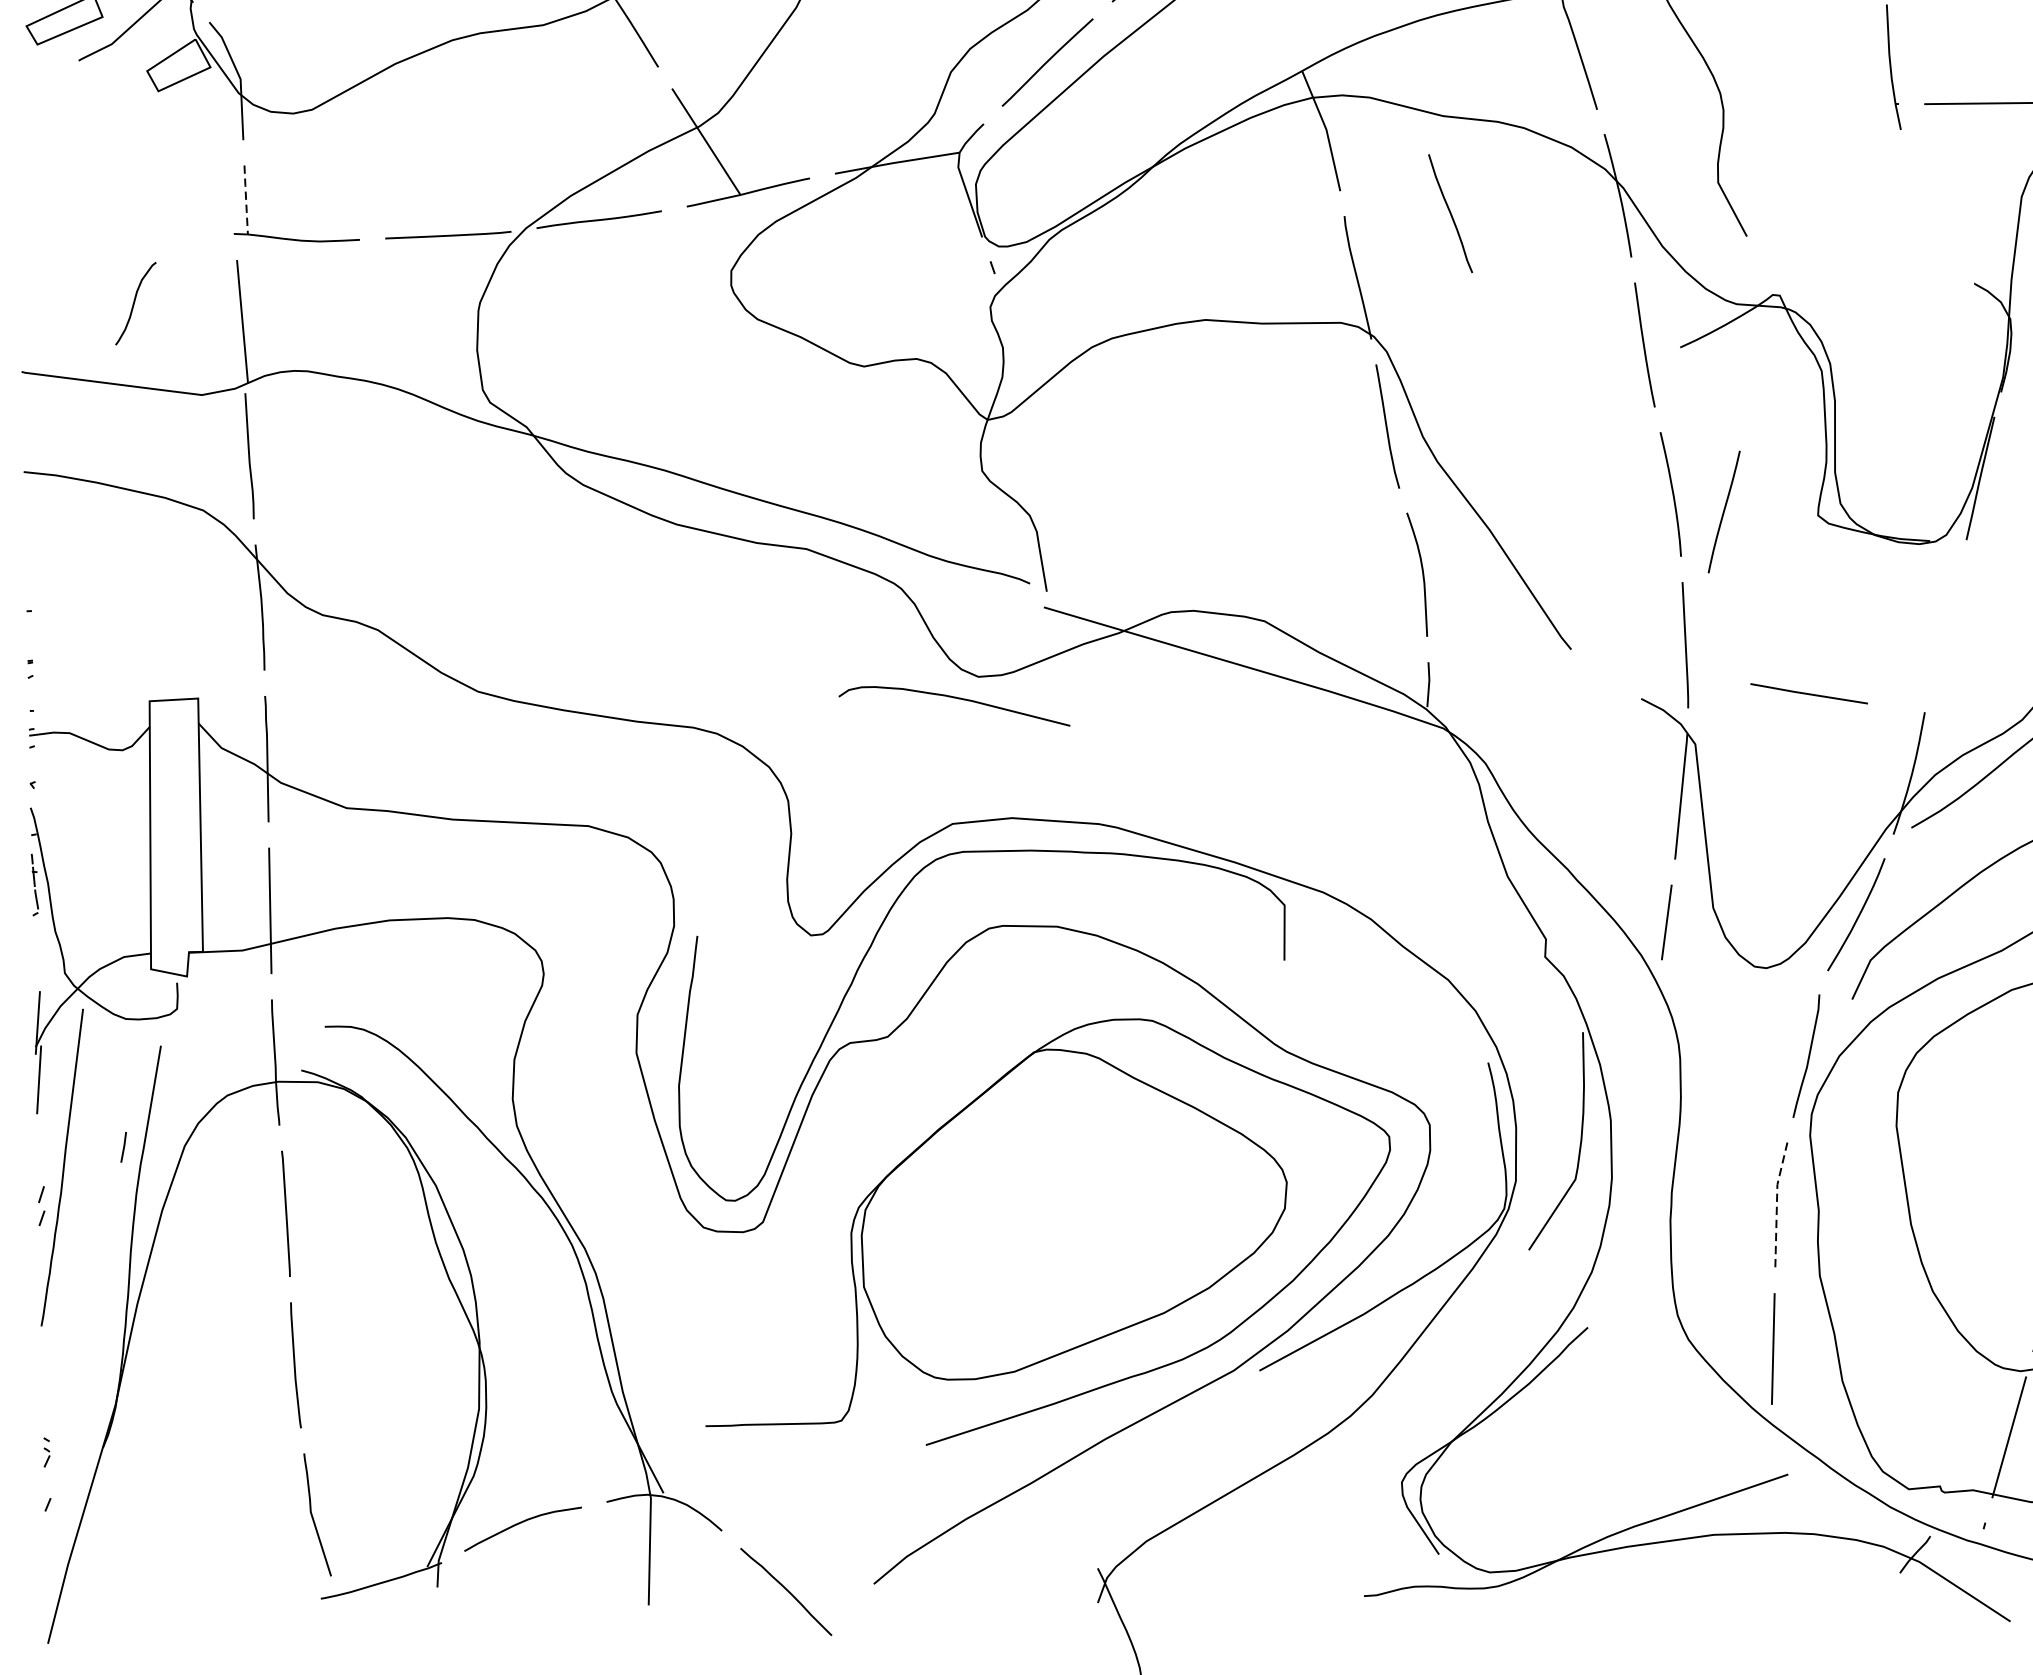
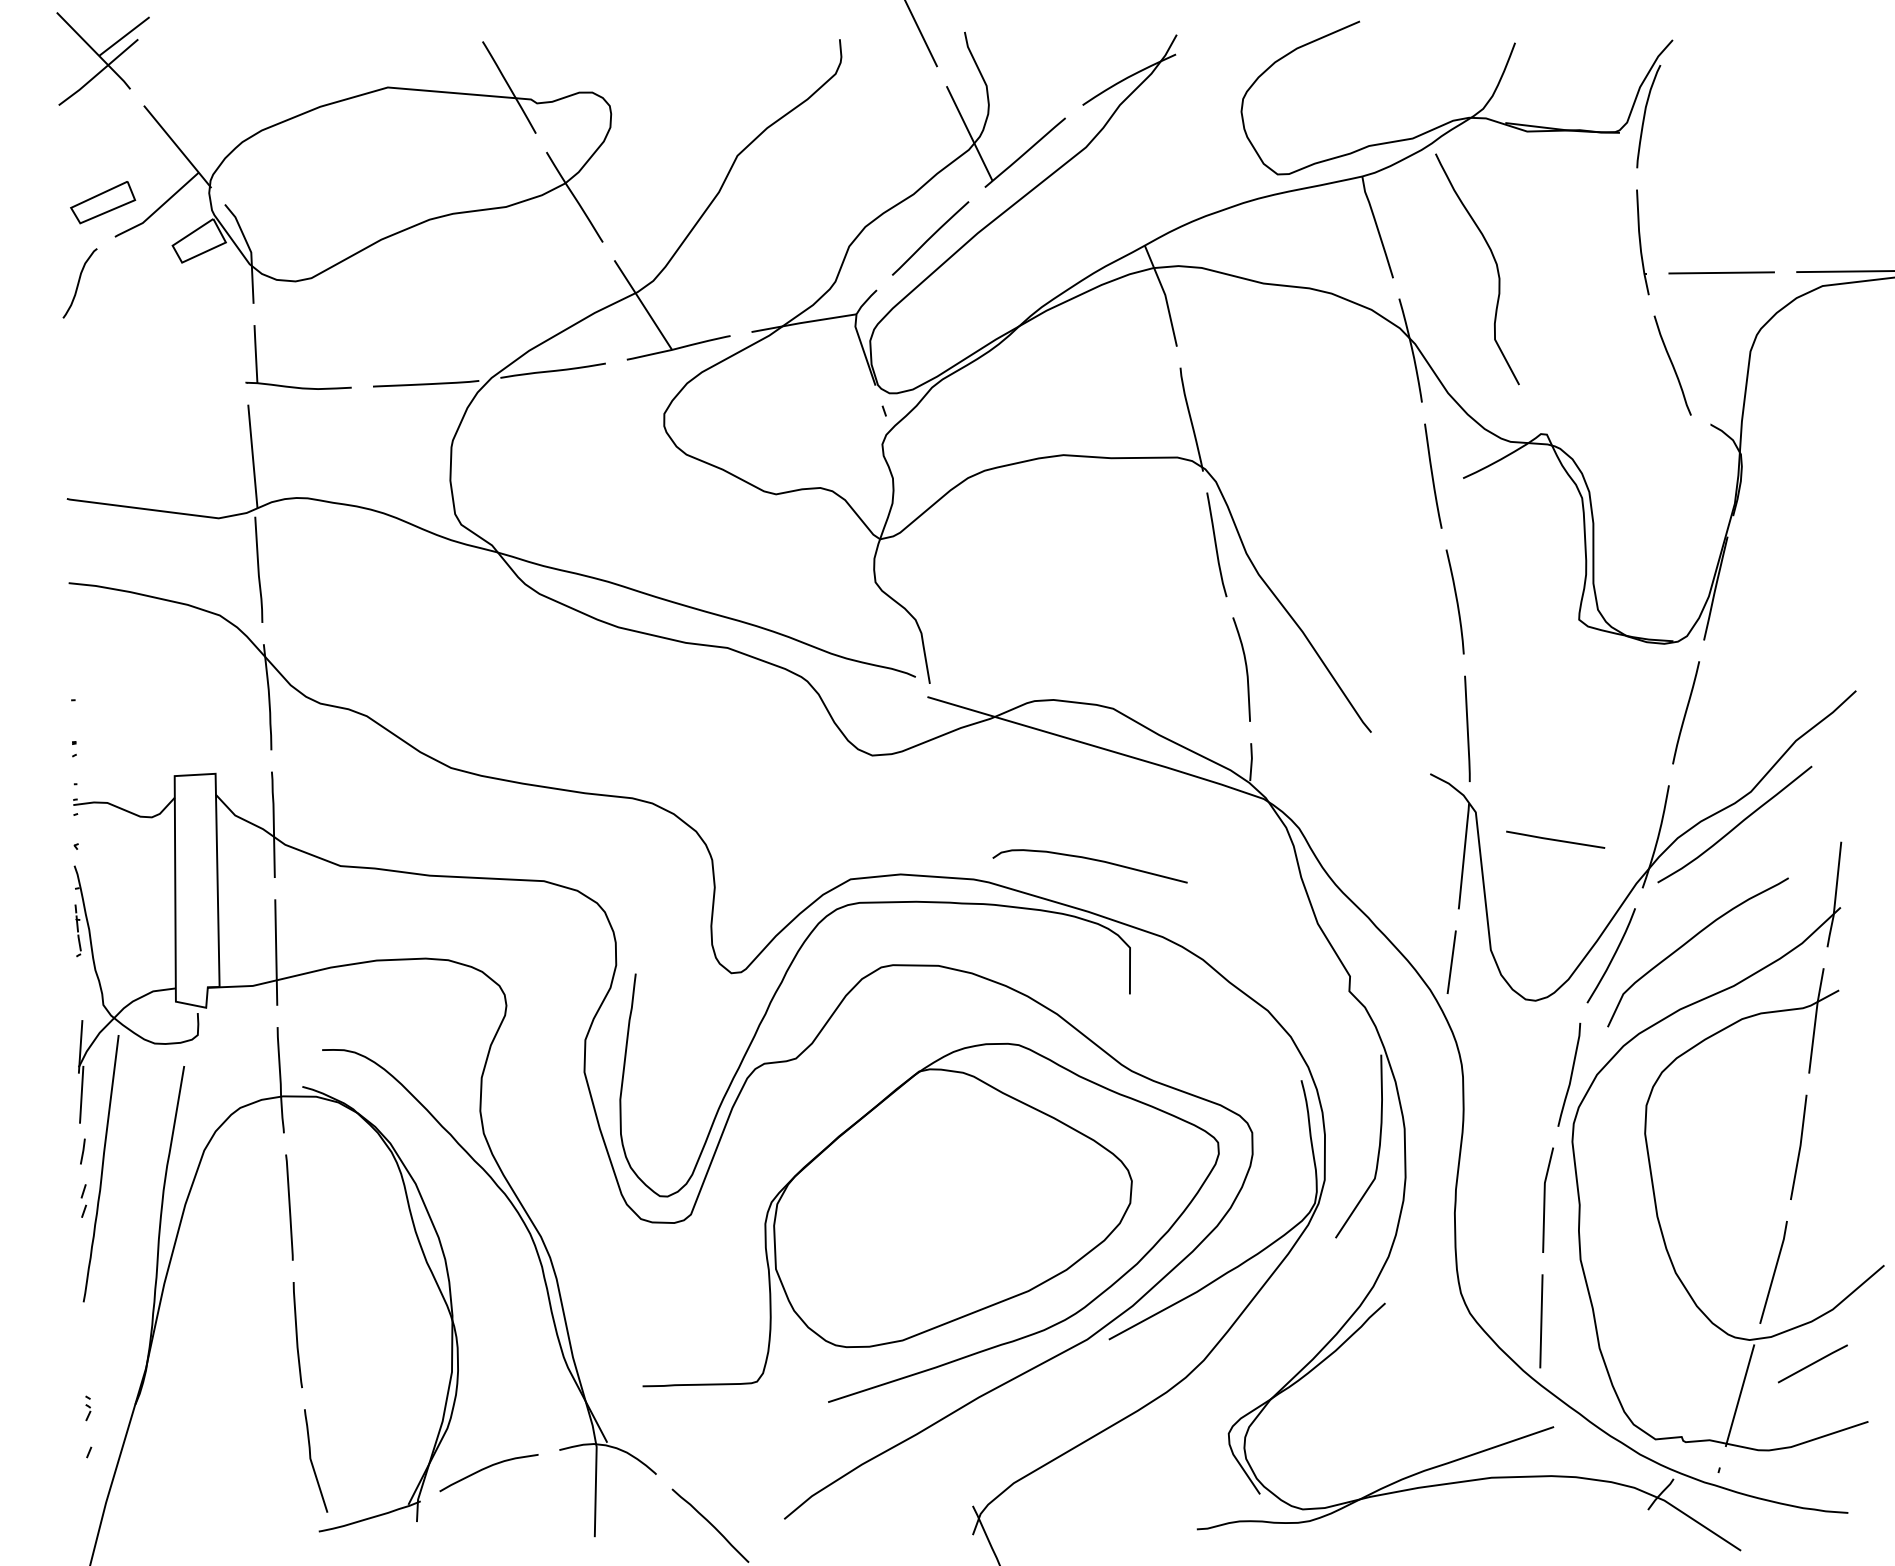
line: (245, 200) -> (255, 354), dashed -> solid
curve: (1450, 213) -> (1672, 365), moved
curve: (135, 303) -> (79, 283), moved
line: (1724, 511) -> (1686, 712), moved
line: (1809, 693) -> (1555, 839), moved
curve: (956, 699) -> (1091, 860), moved
line: (123, 1147) -> (82, 1151), moved
line: (1776, 1204) -> (1544, 1199), dashed -> solid

